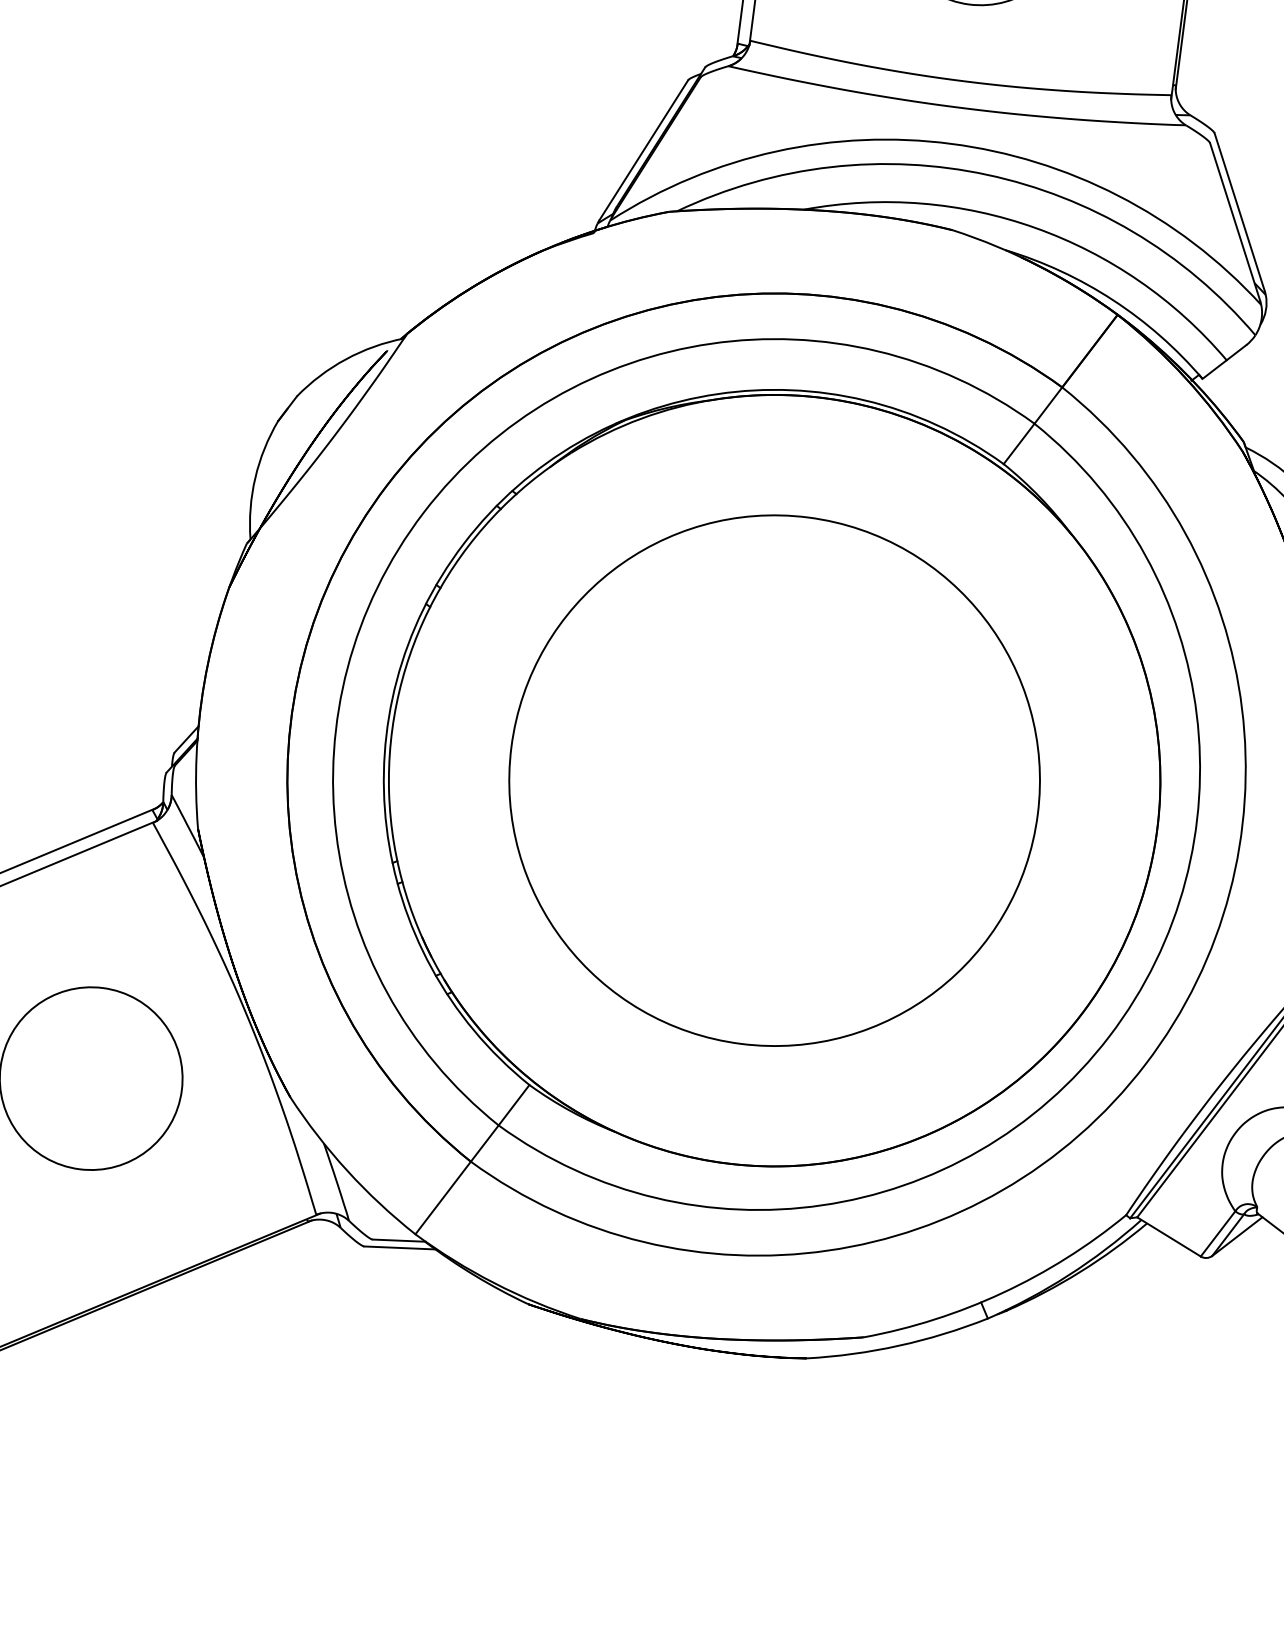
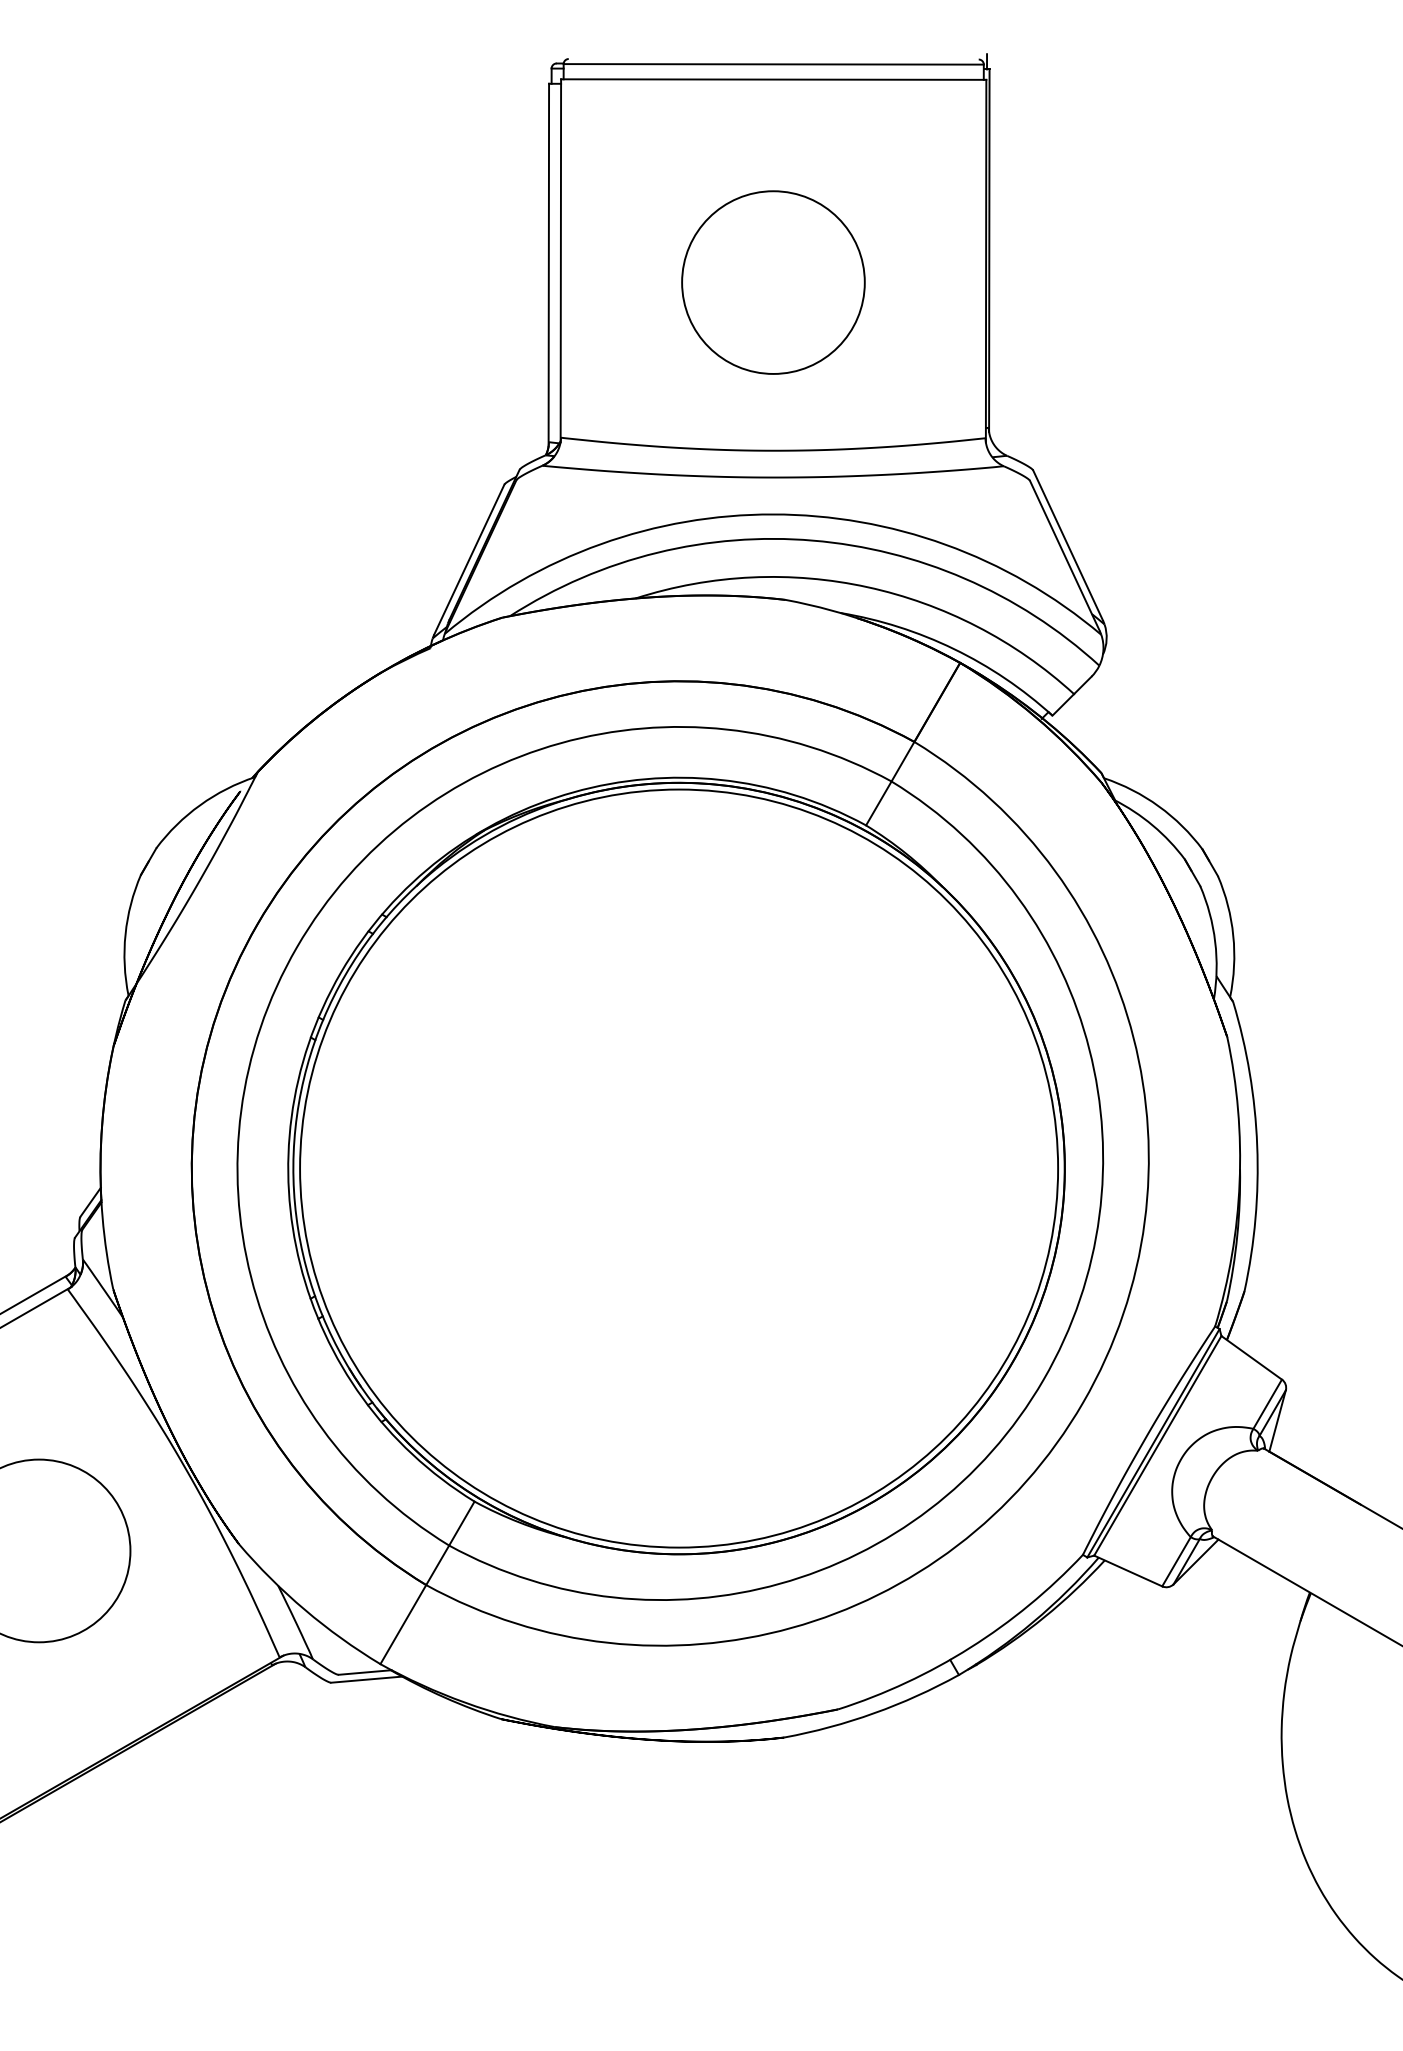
circle: (775, 780) -> (679, 1168), size x1.43

